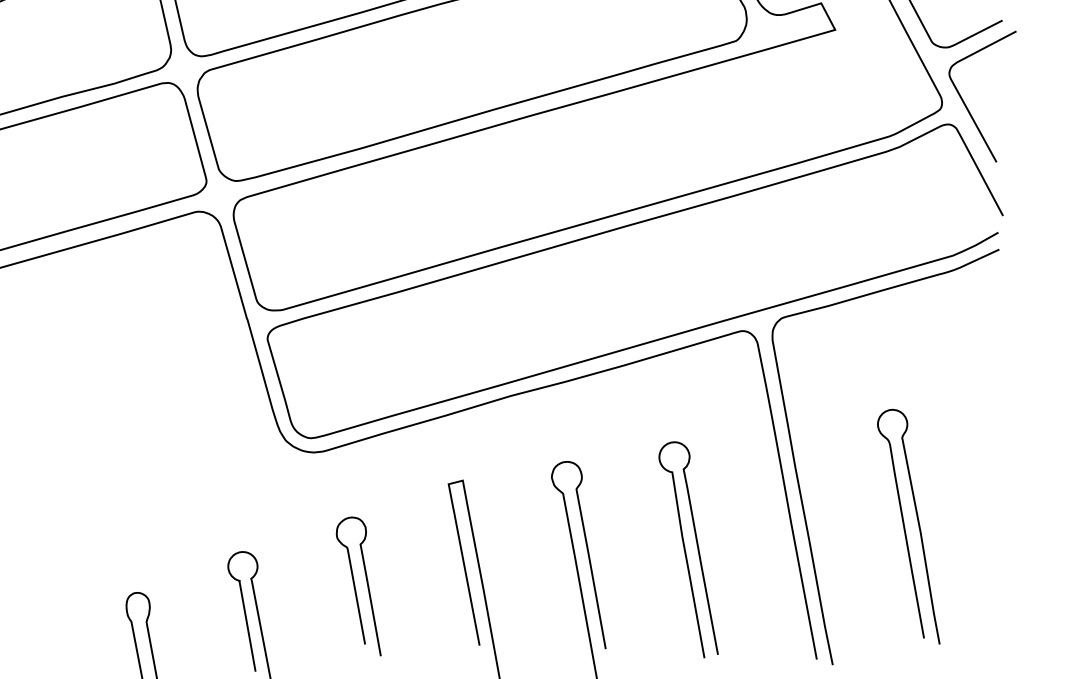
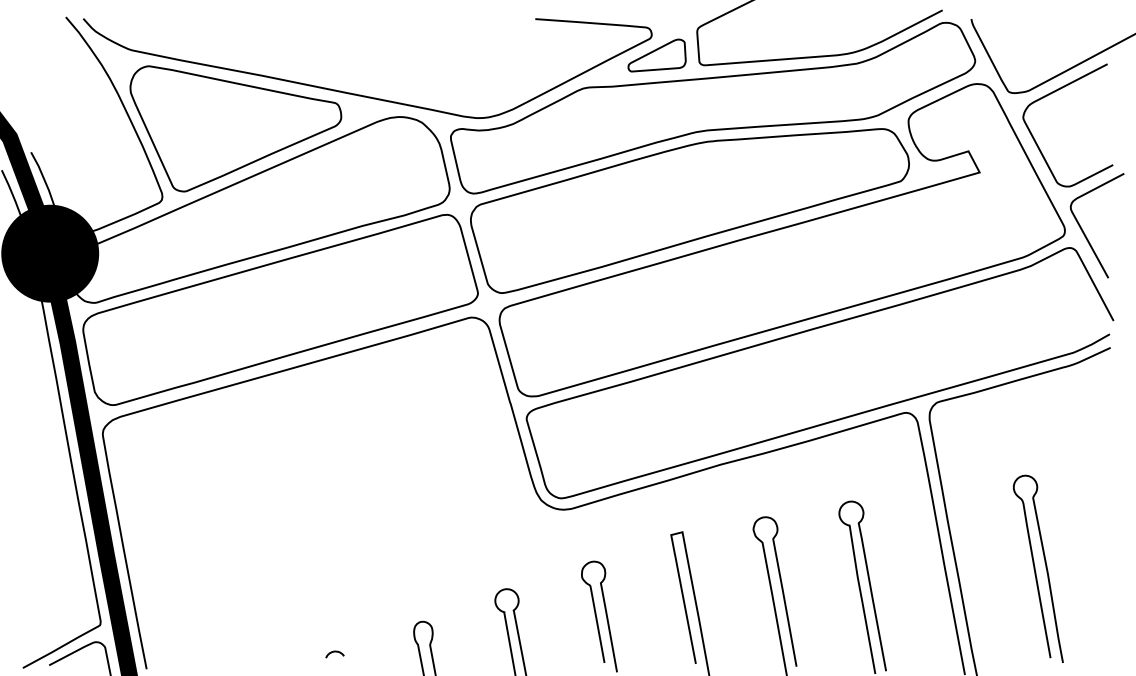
curve: (26, 631) -> (334, 652), added

